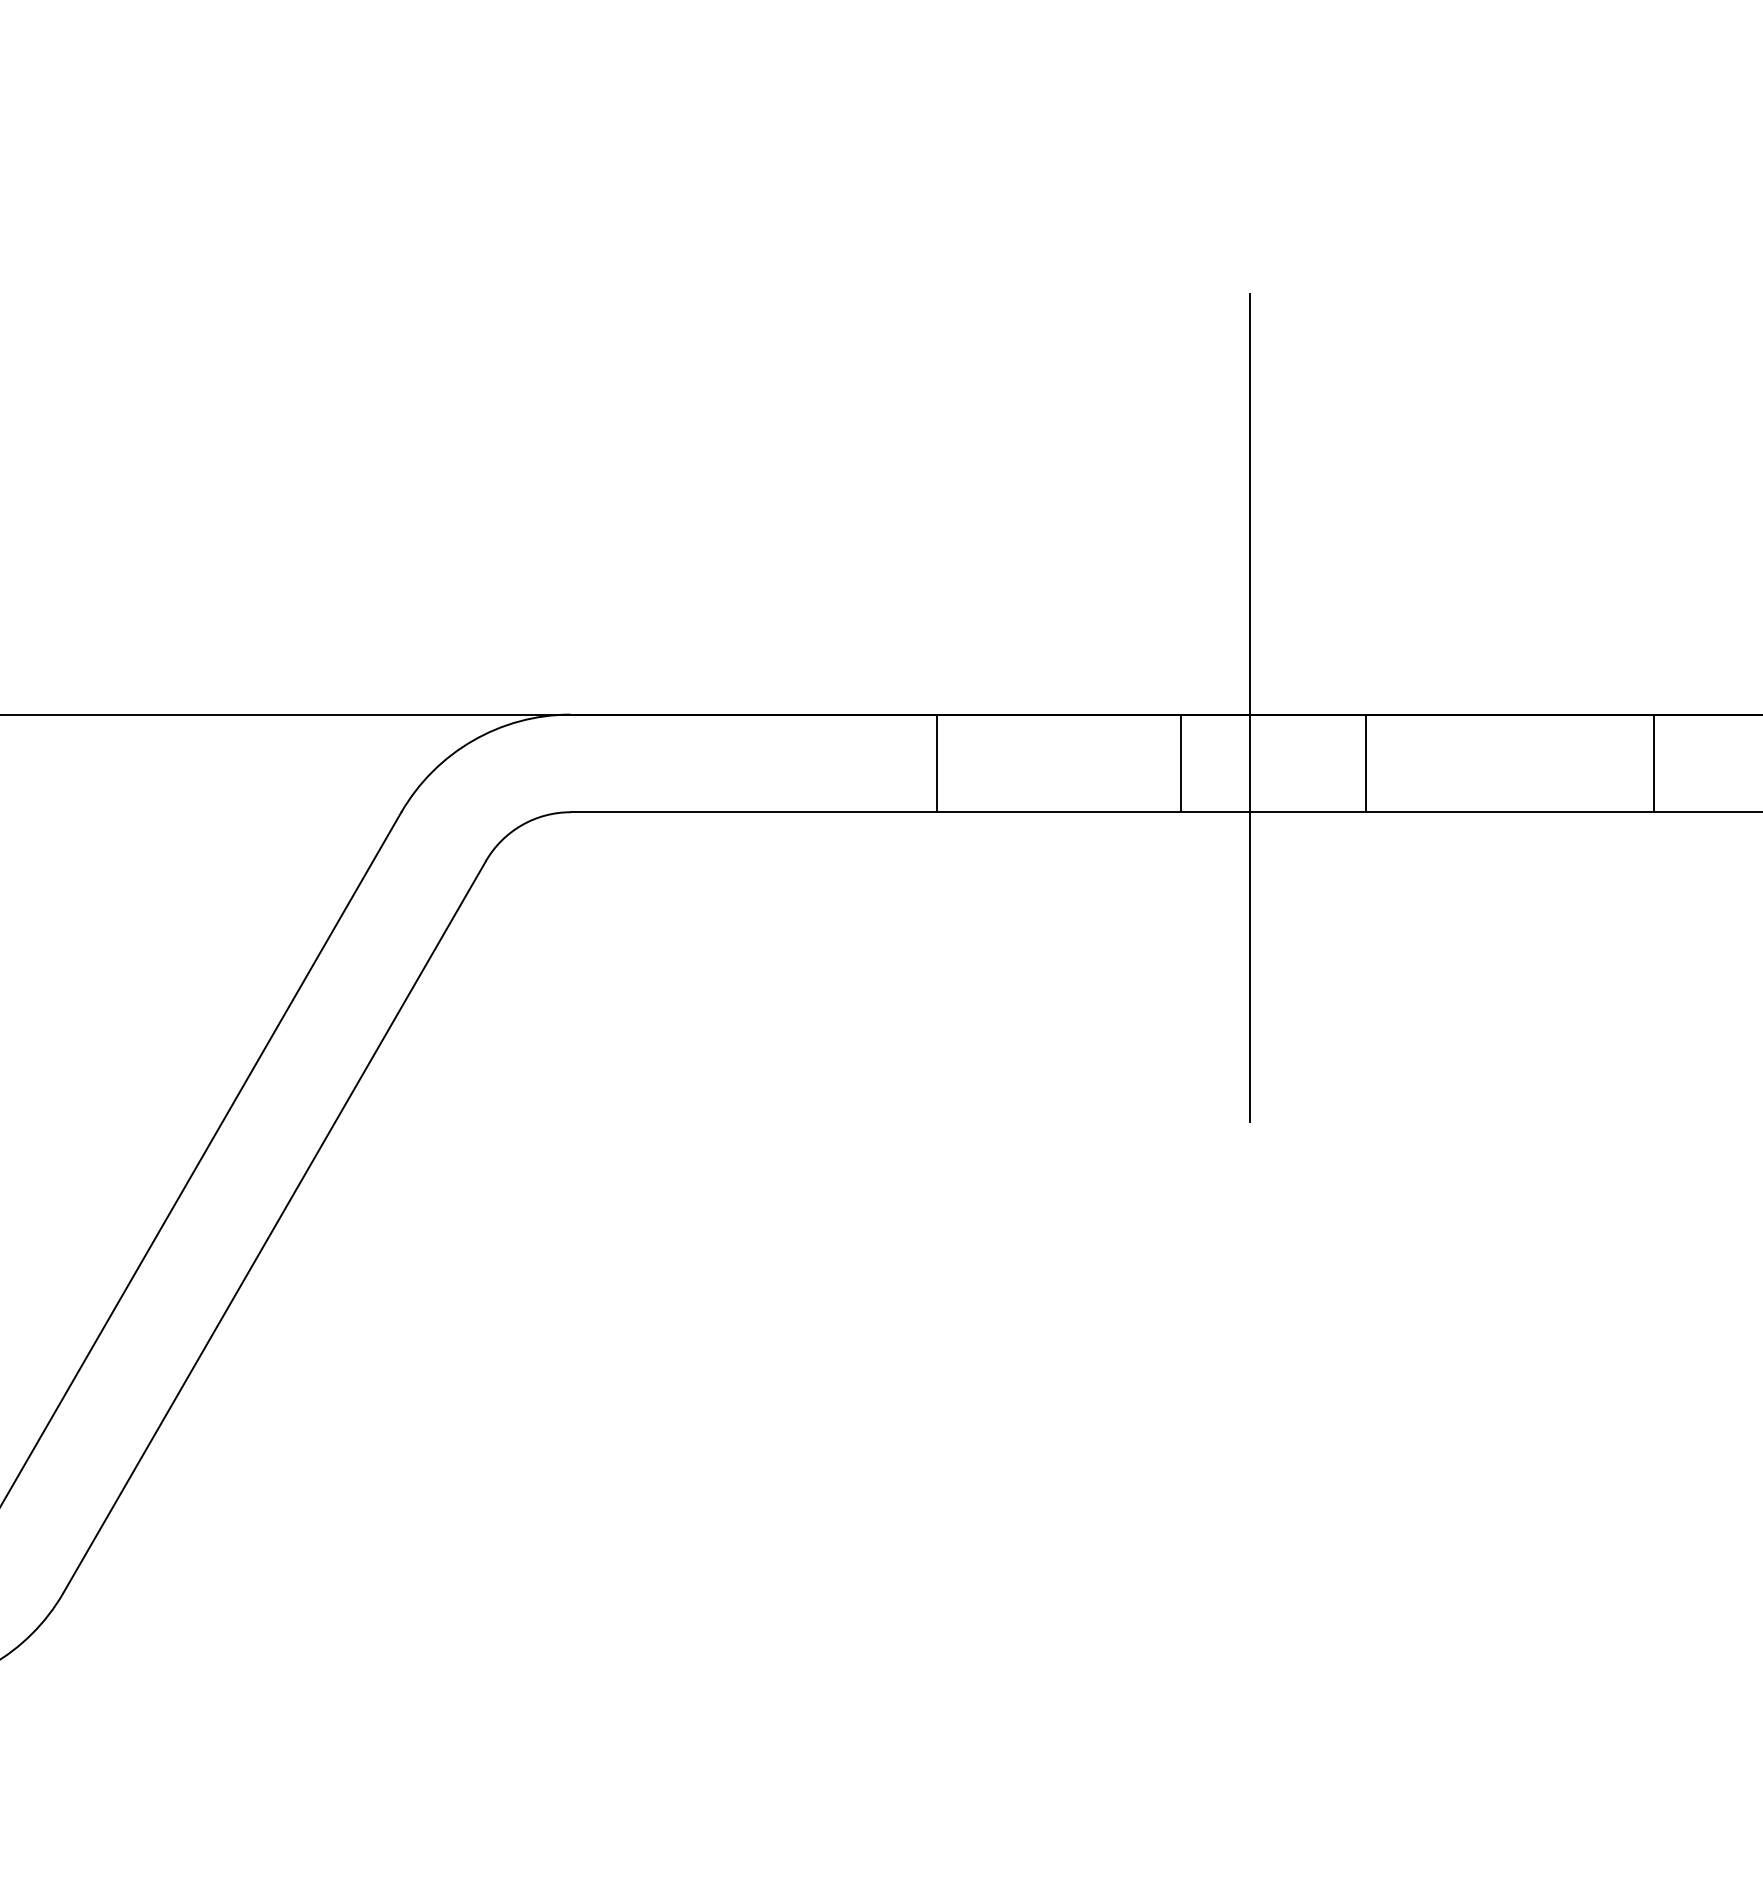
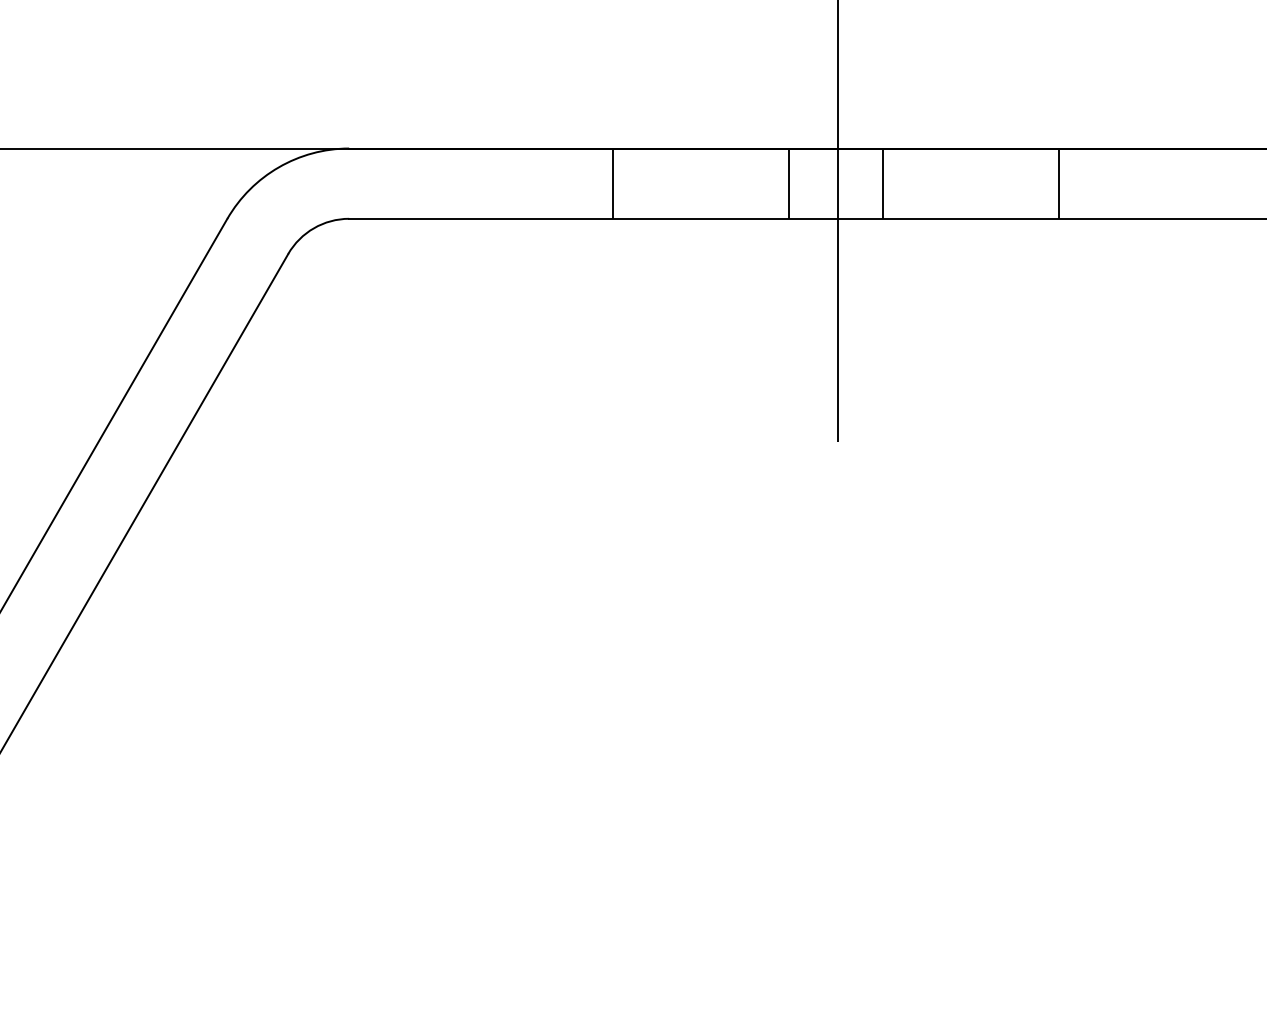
line: (1366, 763) -> (883, 183), moved
line: (1653, 763) -> (1058, 183), moved

